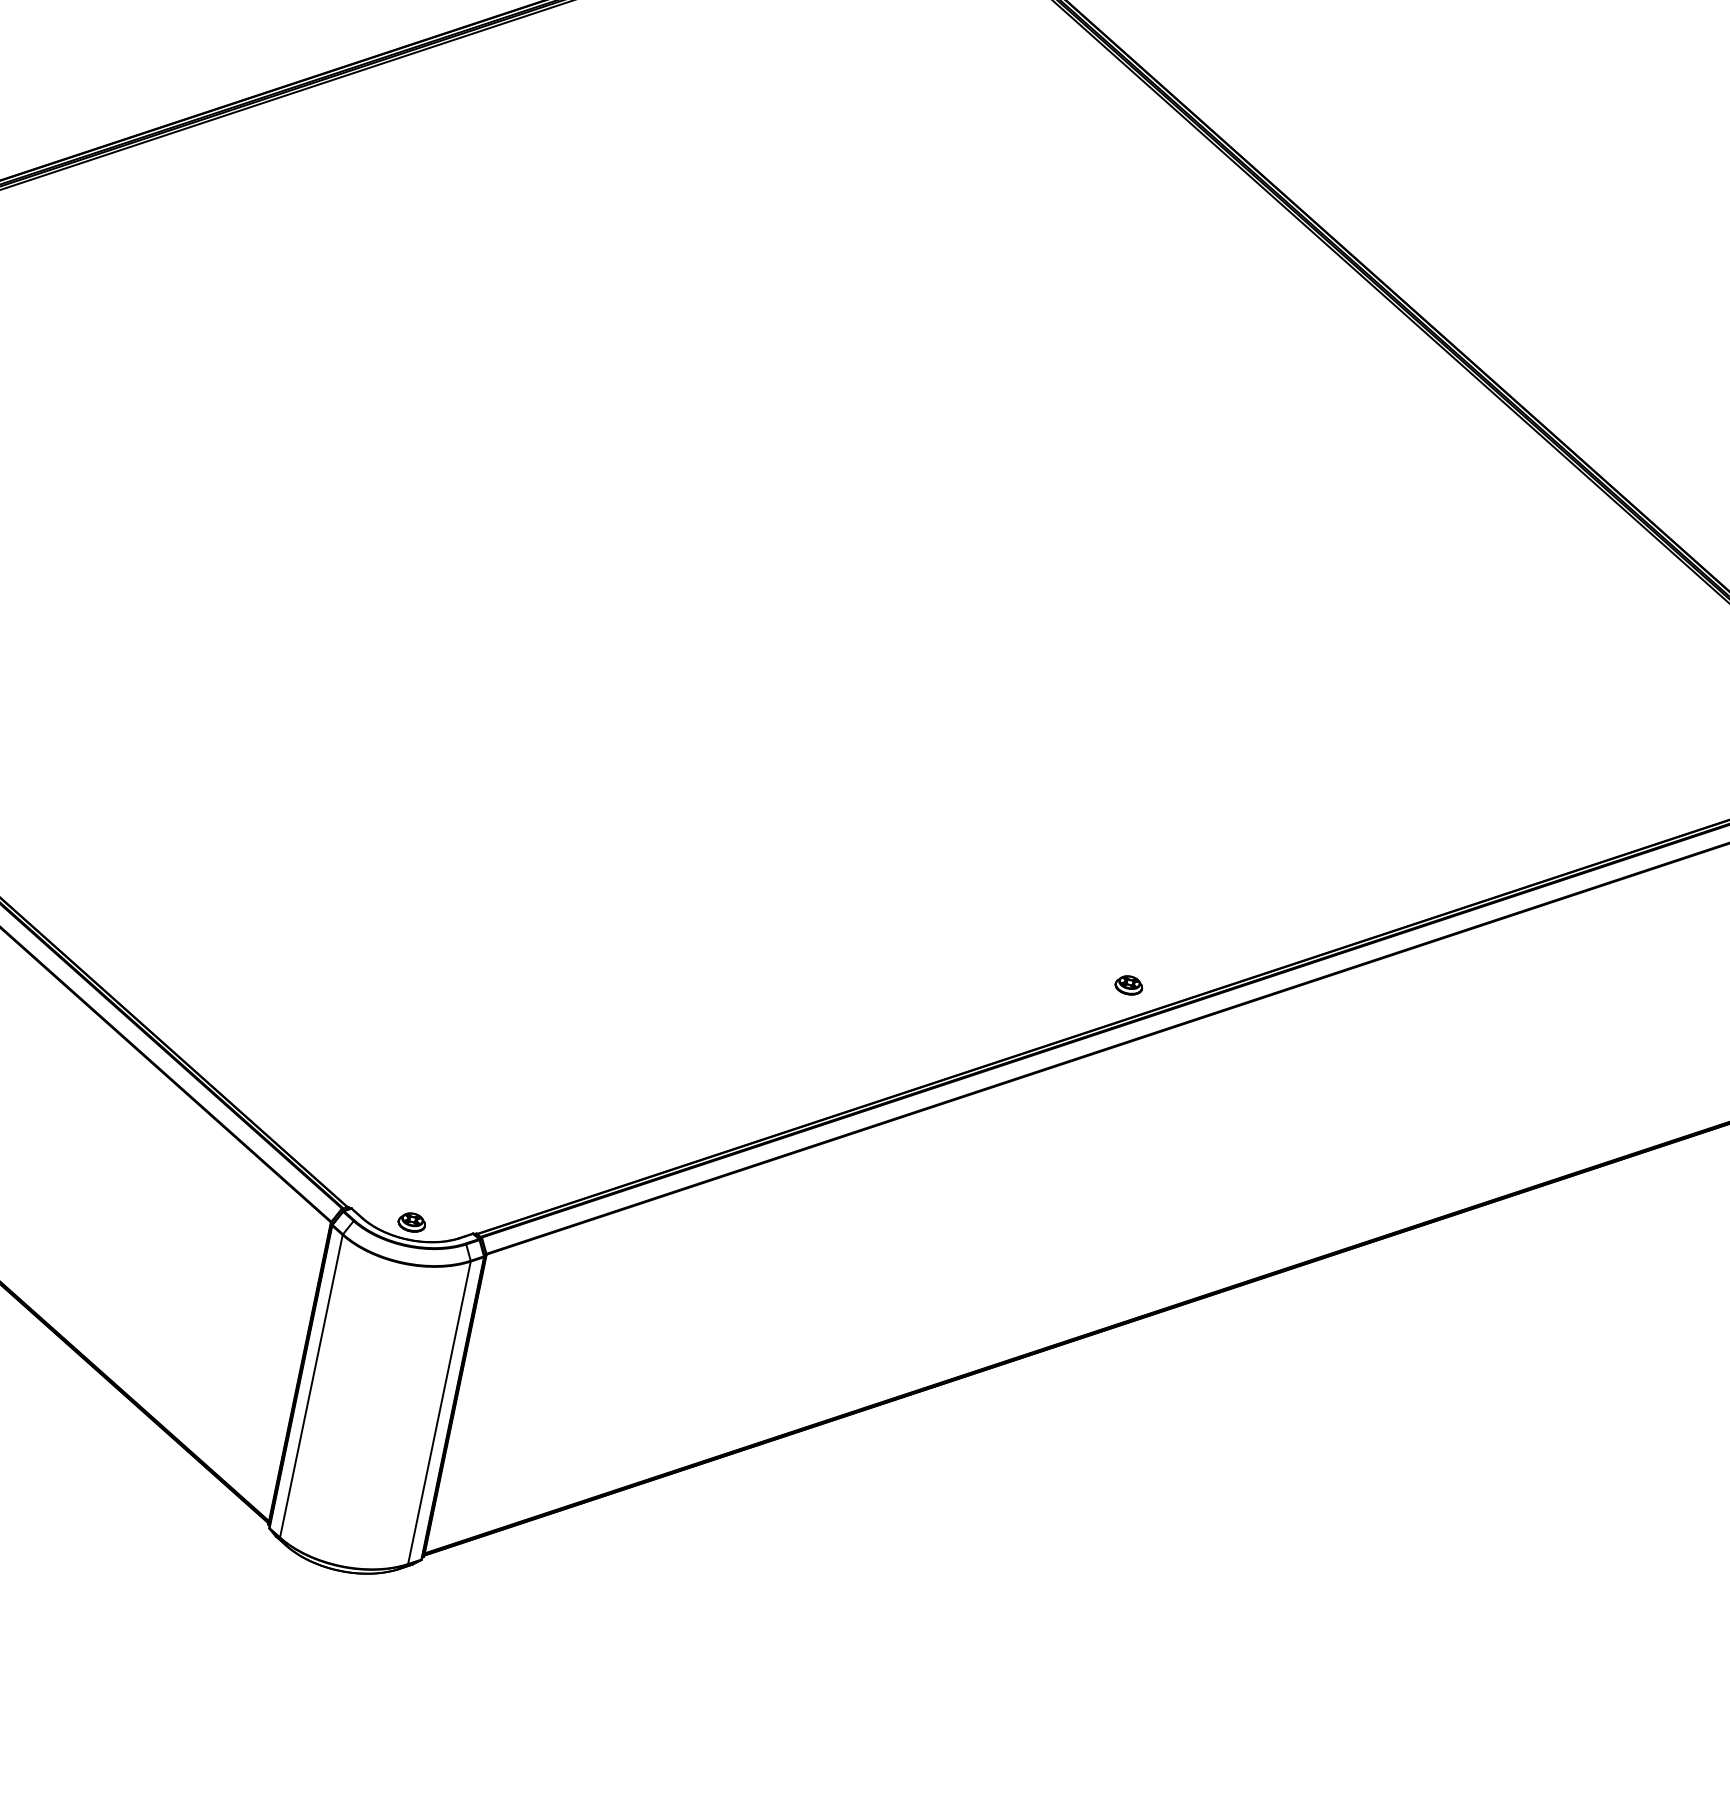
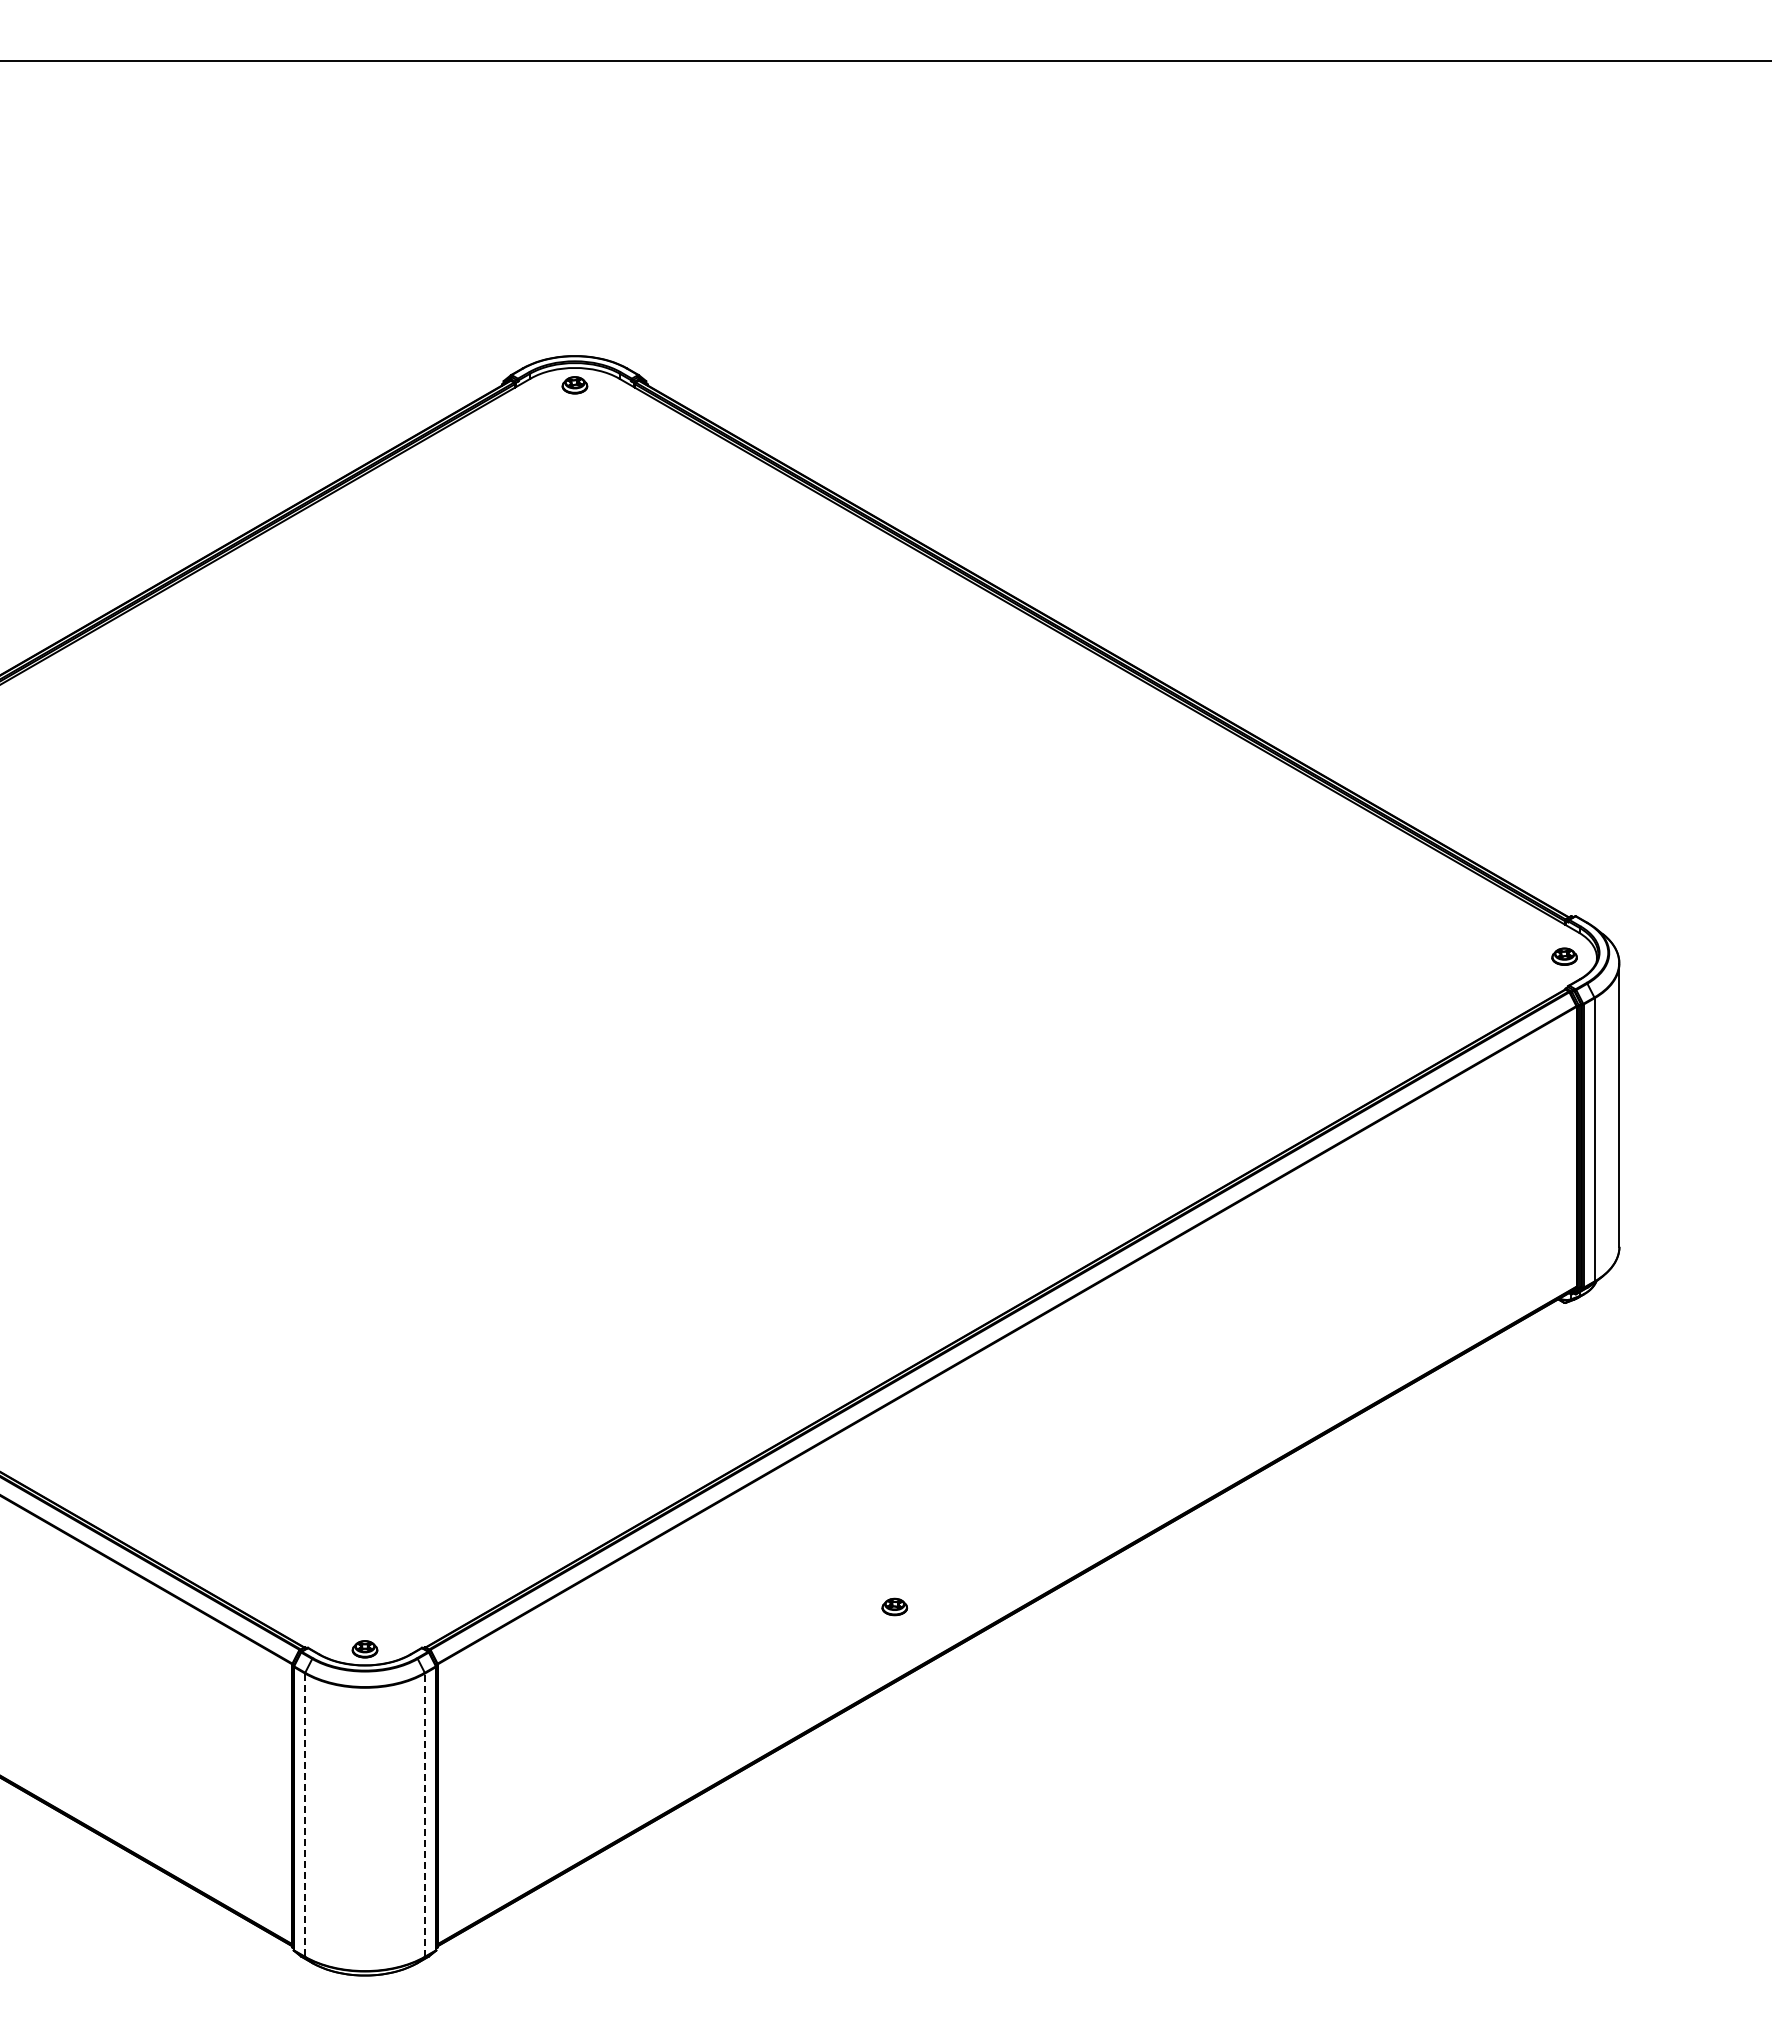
part: (1128, 984) -> (894, 1606), moved
line: (311, 1386) -> (305, 1815), solid -> dashed
line: (439, 1413) -> (425, 1815), solid -> dashed

